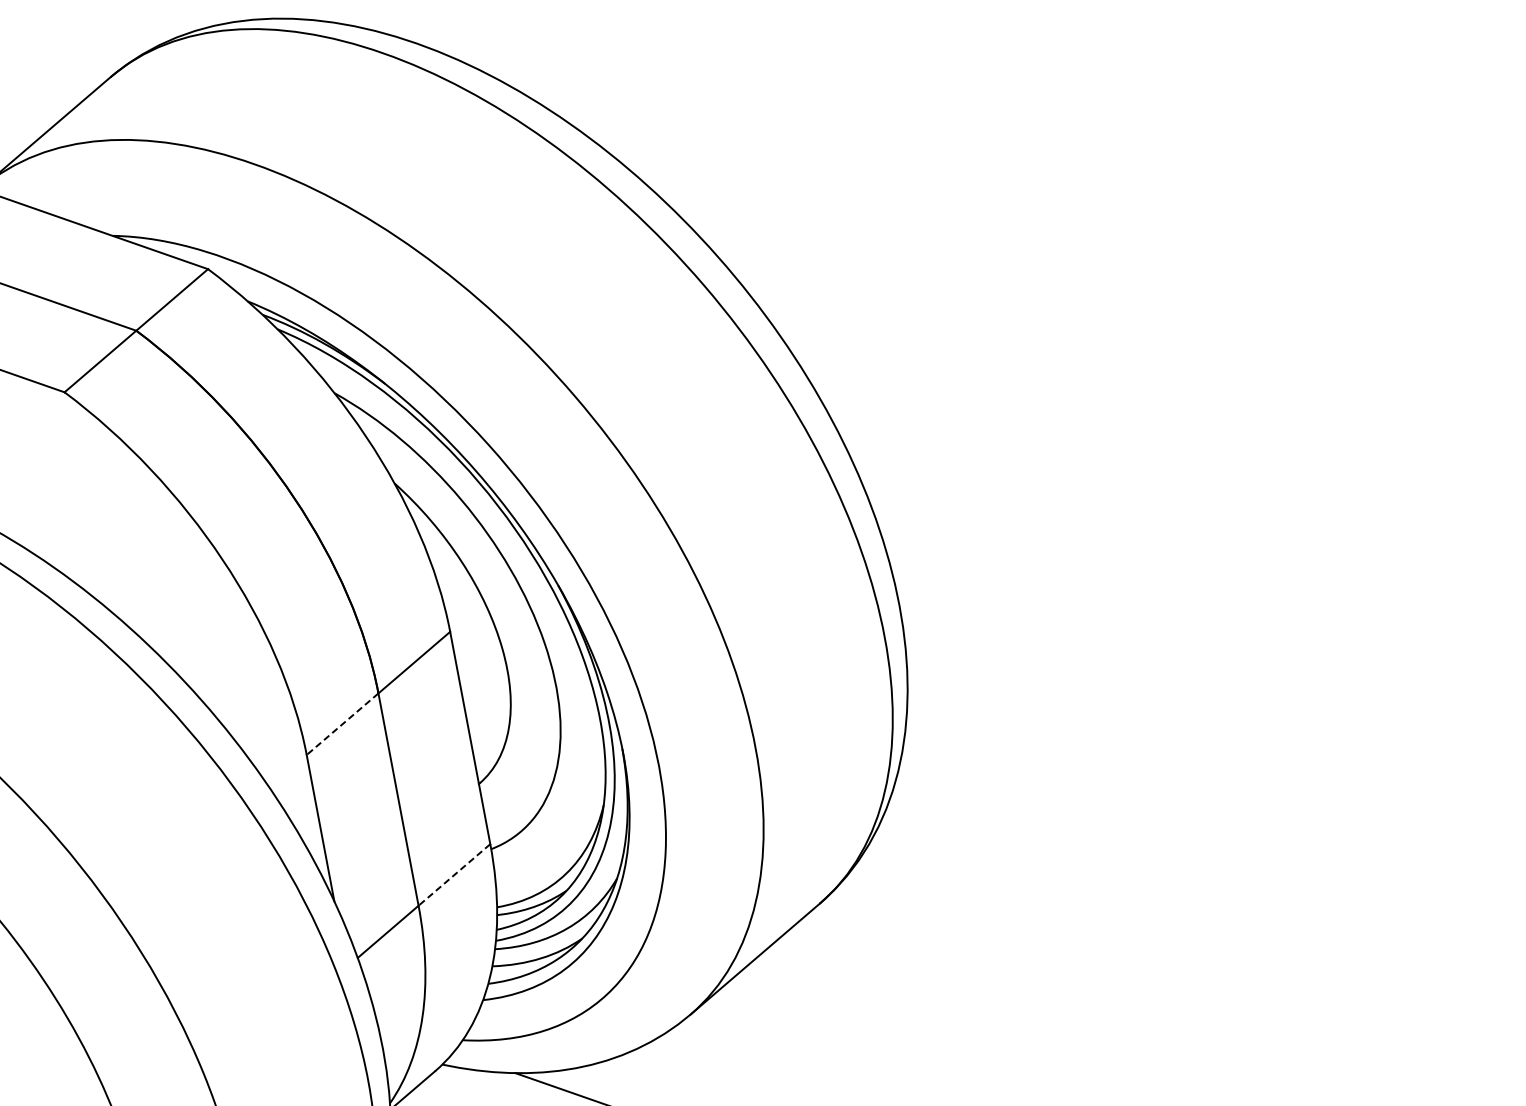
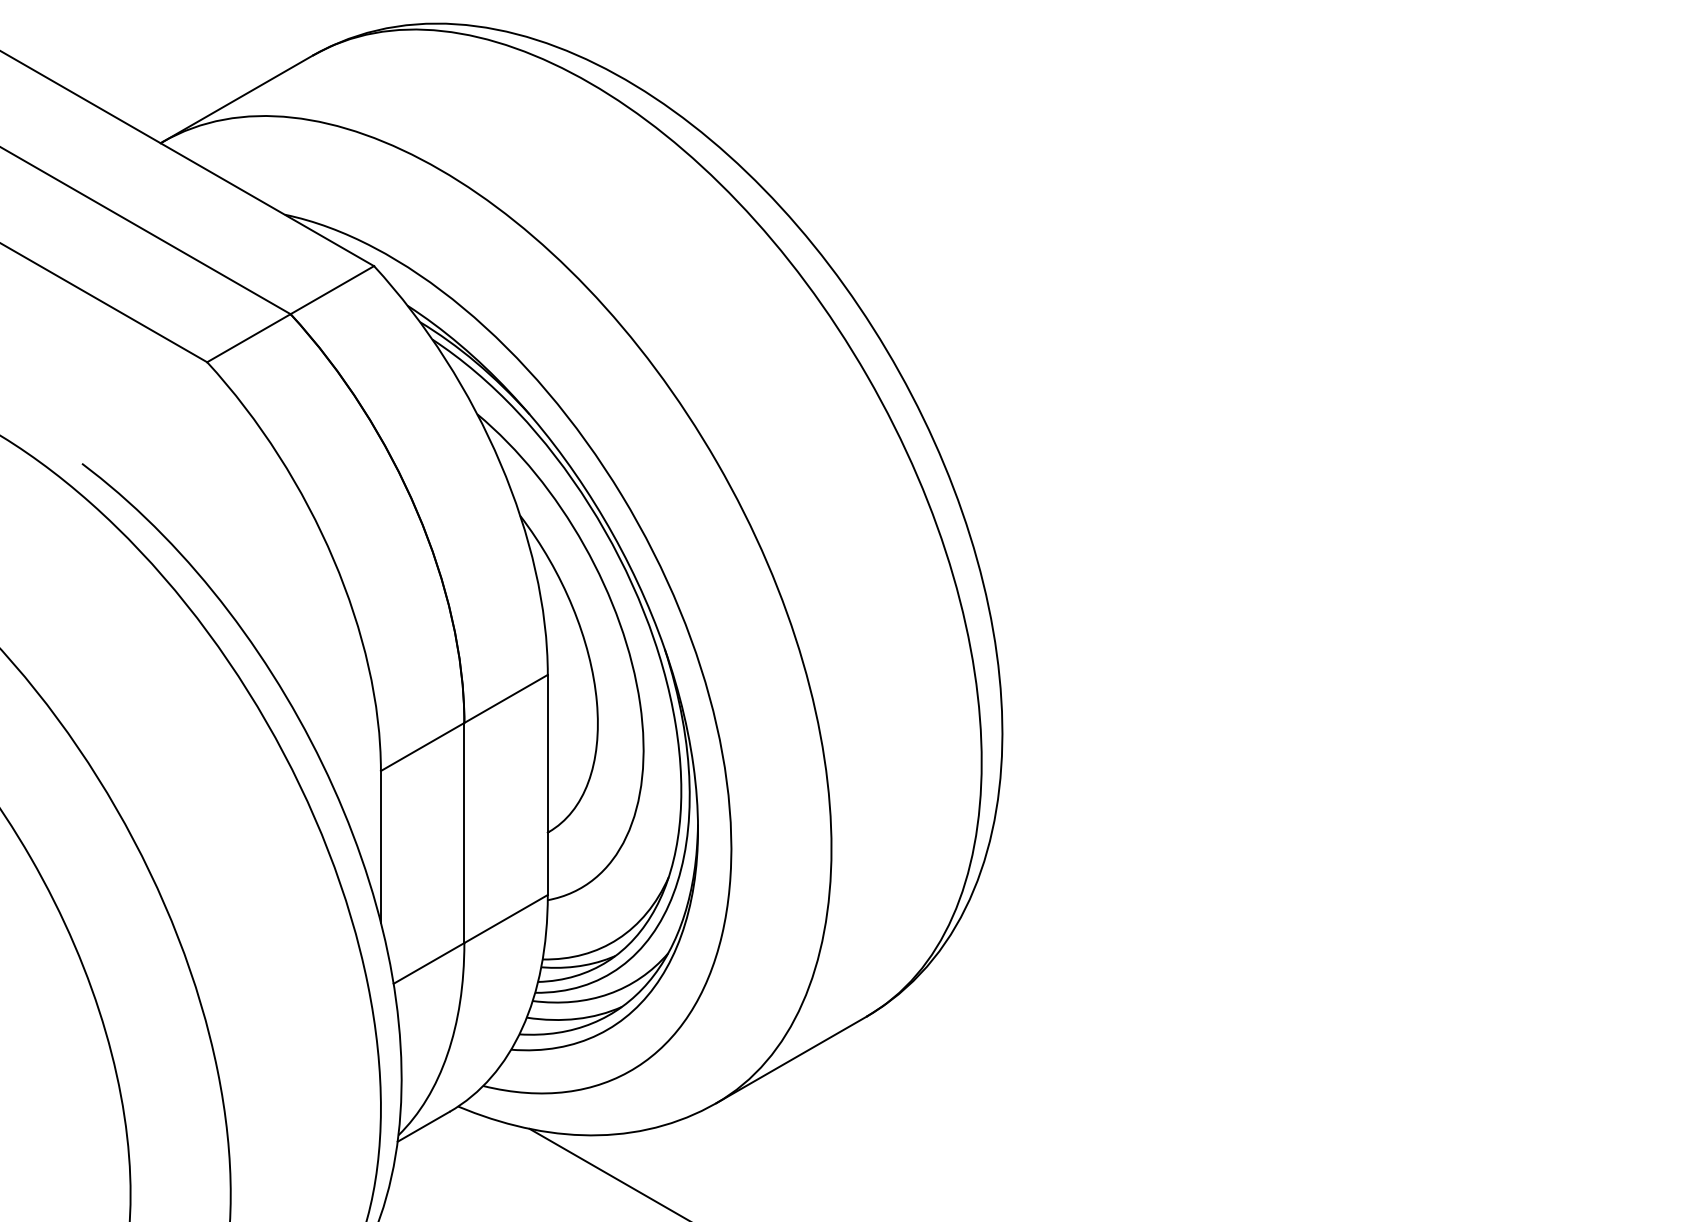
line: (342, 724) -> (422, 747), dashed -> solid
line: (453, 875) -> (505, 919), dashed -> solid

